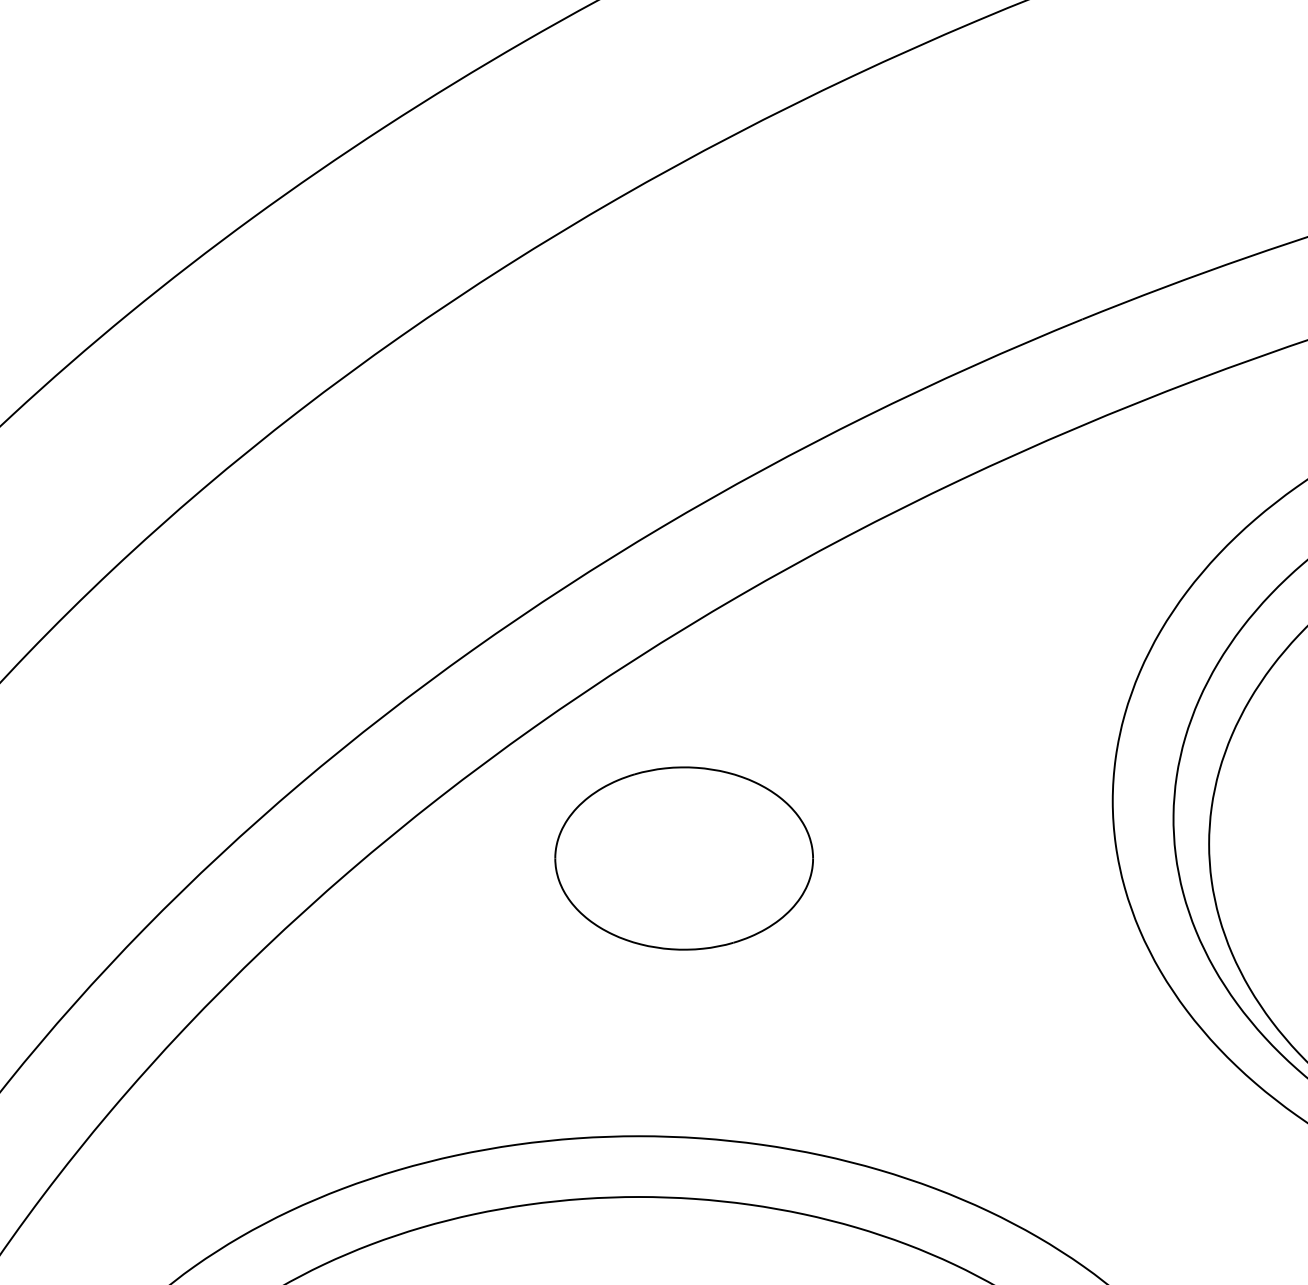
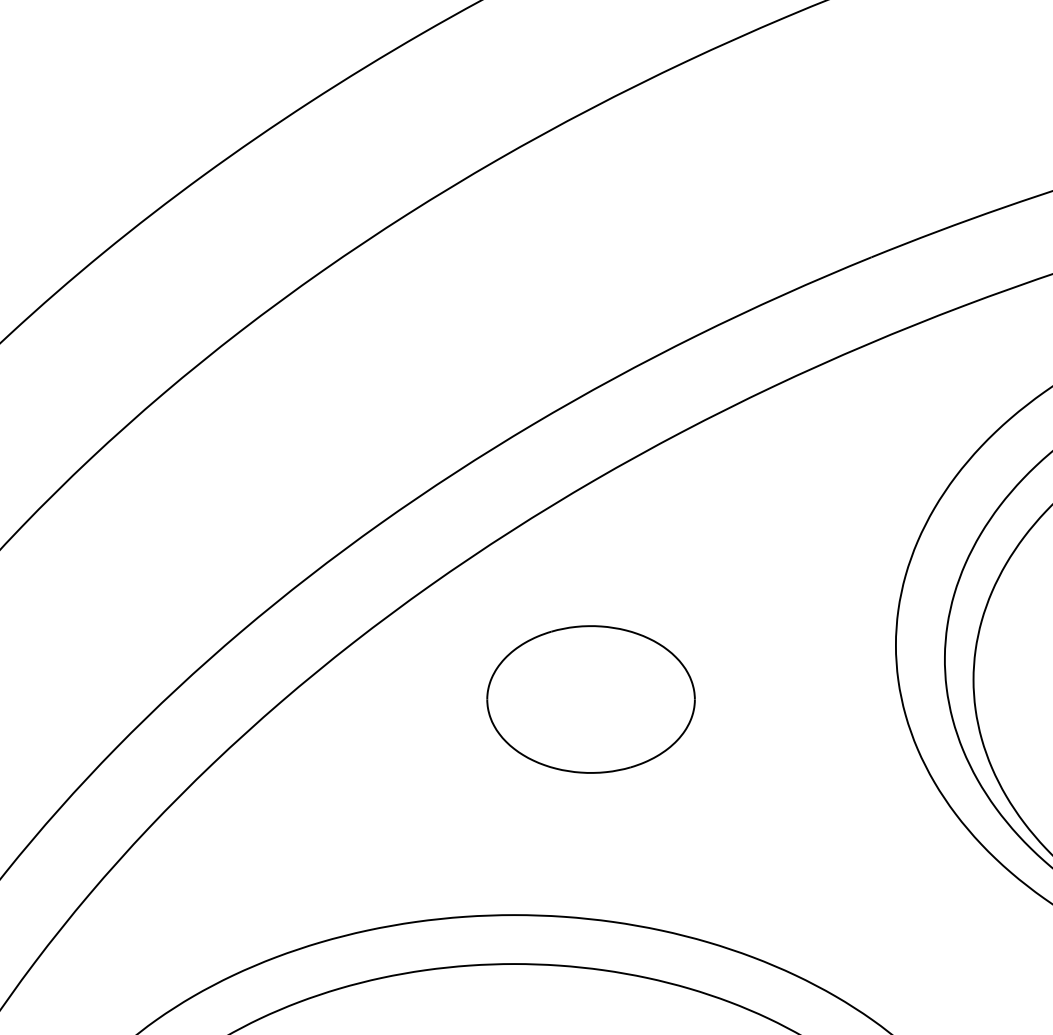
part: (683, 858) -> (590, 699), moved

